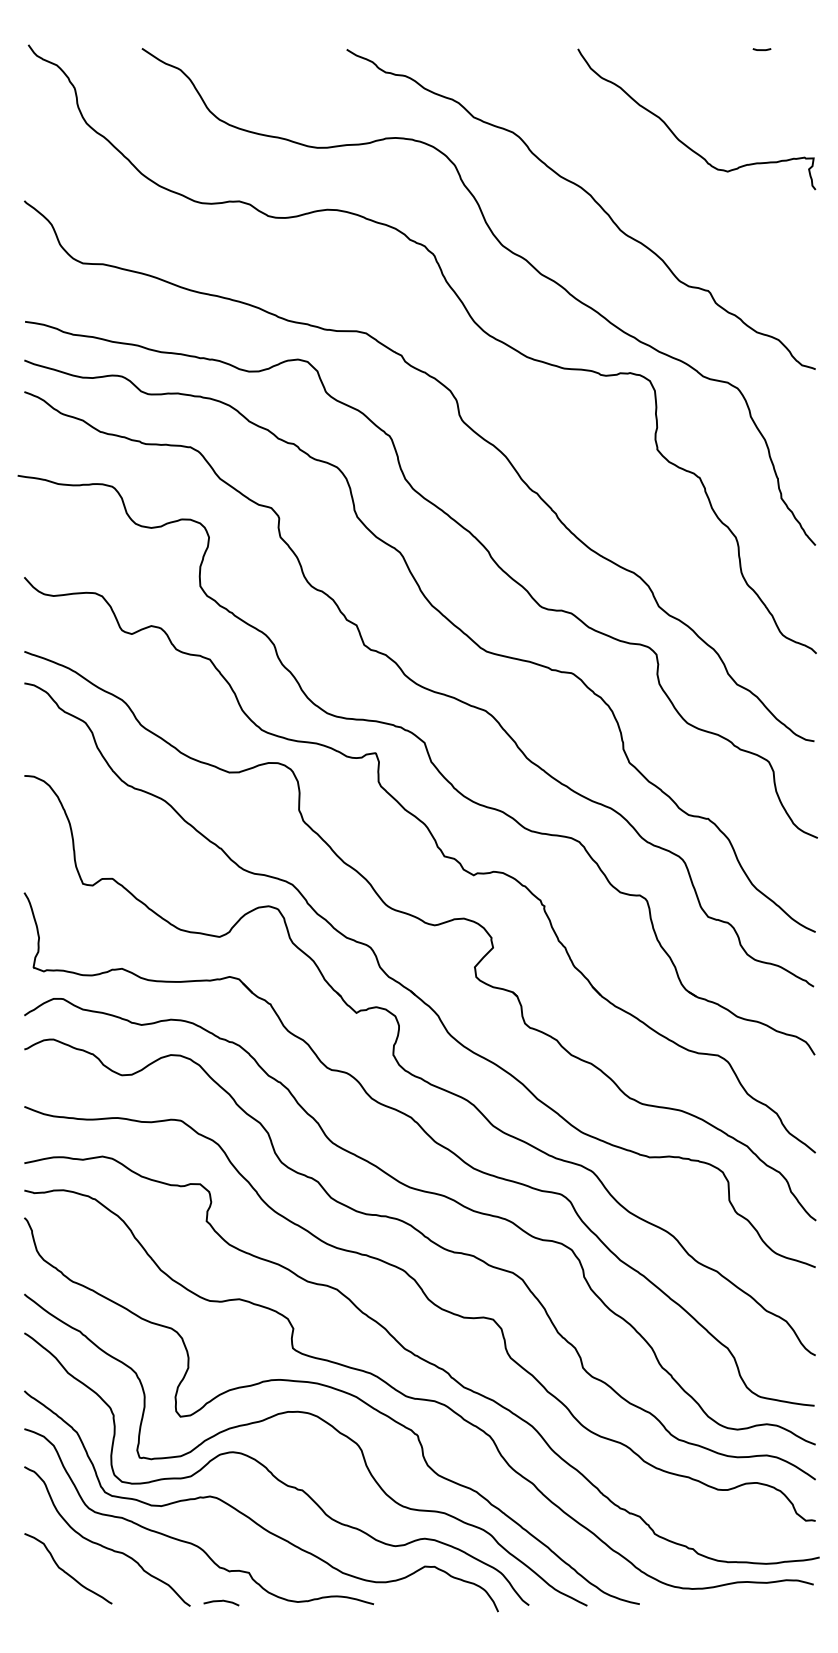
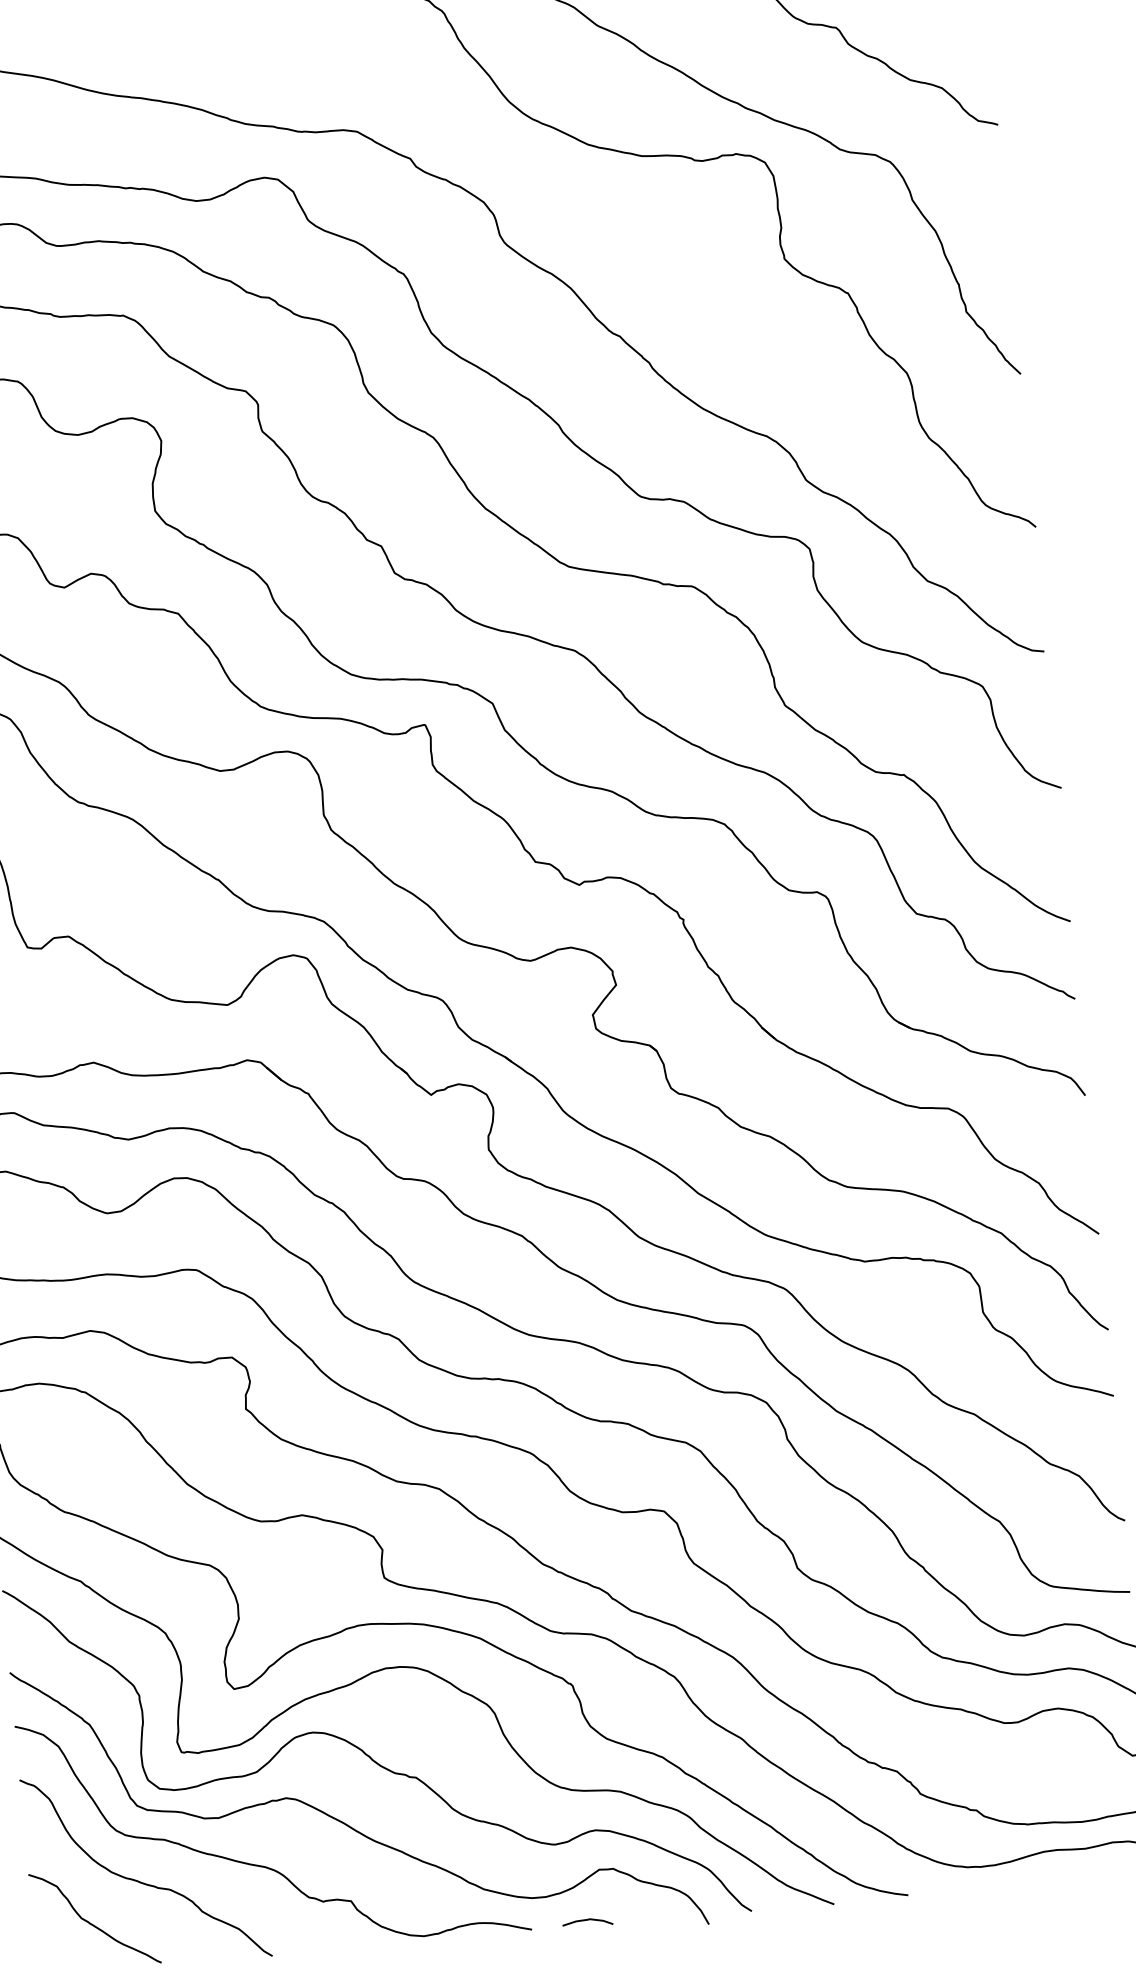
curve: (221, 1601) -> (587, 1920), moved

